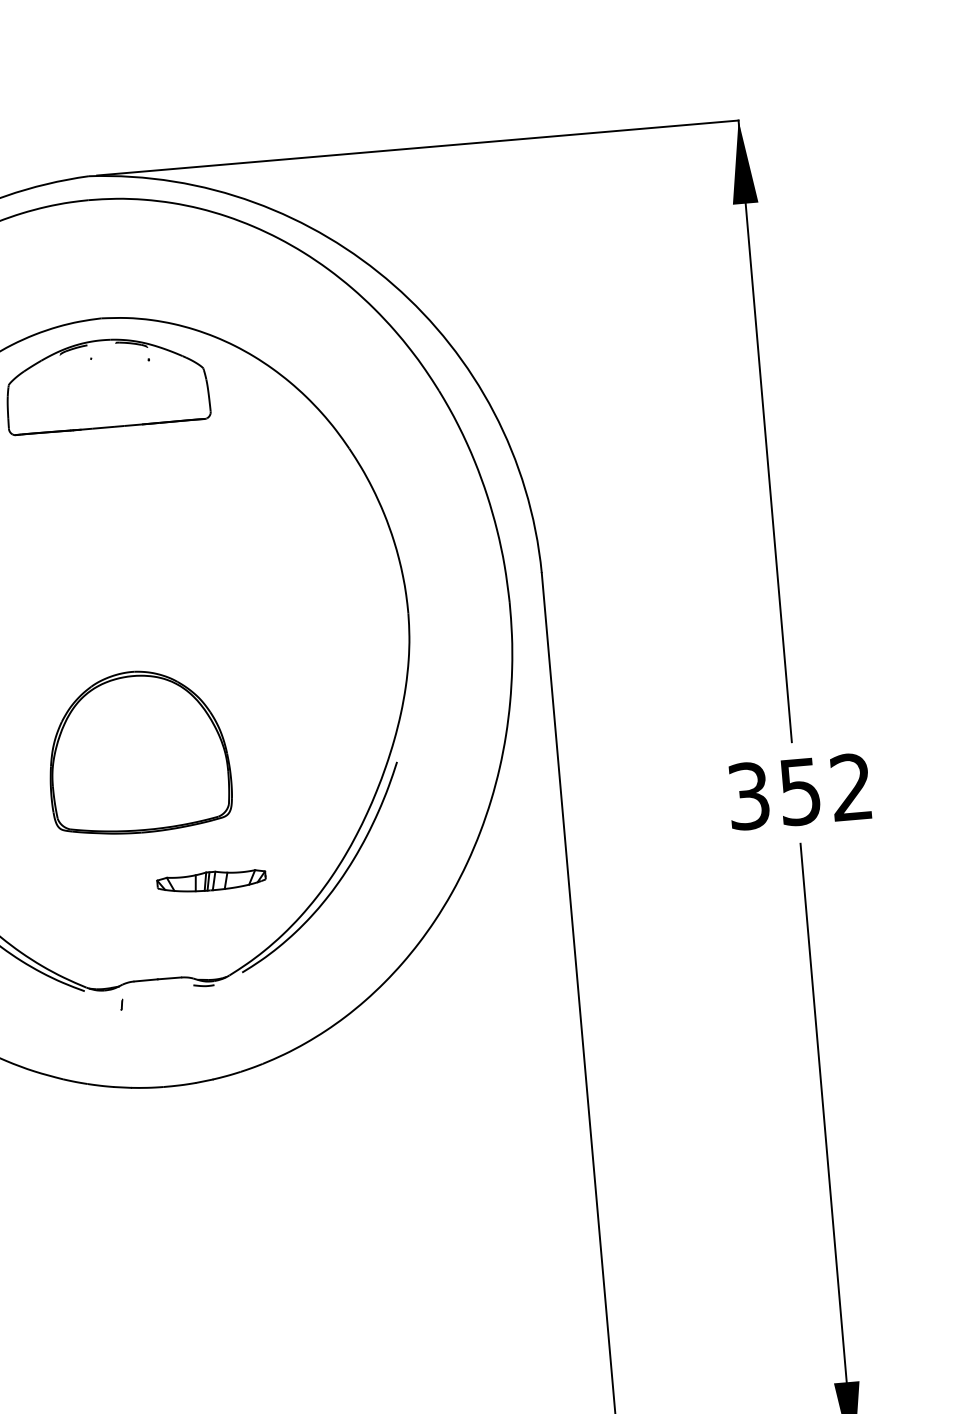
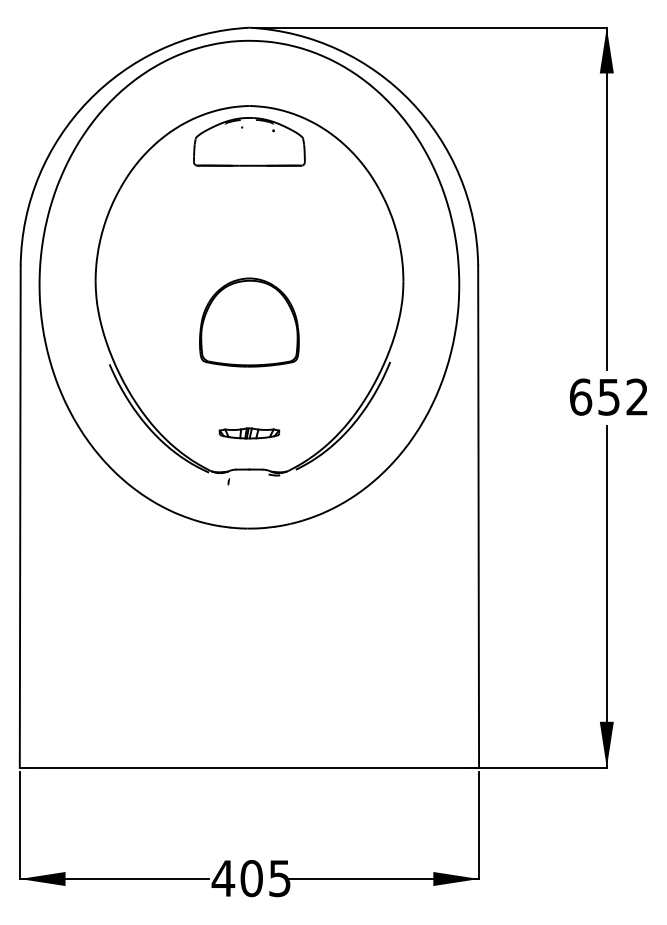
part: (138, 752) -> (249, 322), moved
text: (750, 794) -> (581, 396), 352 -> 652
part: (211, 881) -> (249, 433), moved

